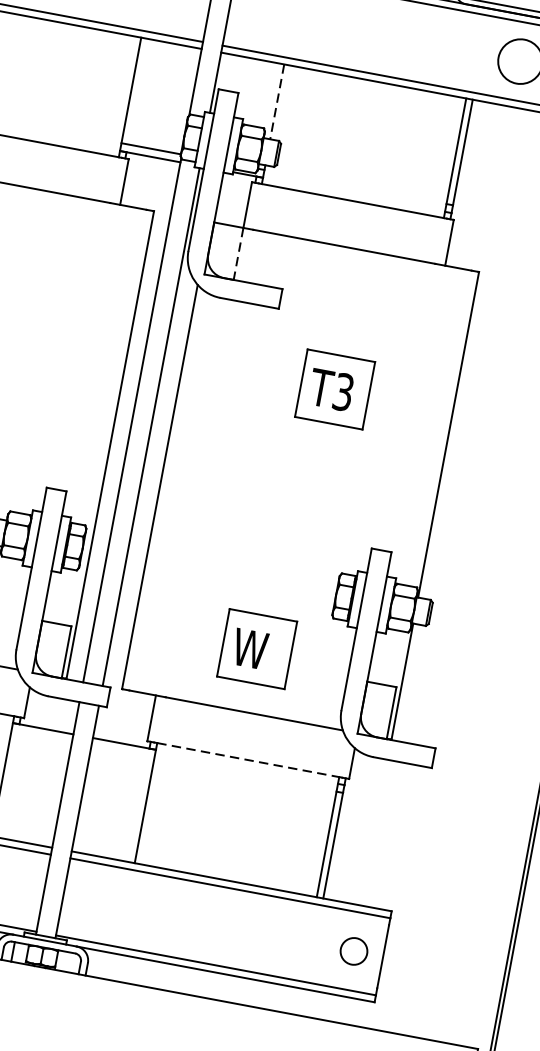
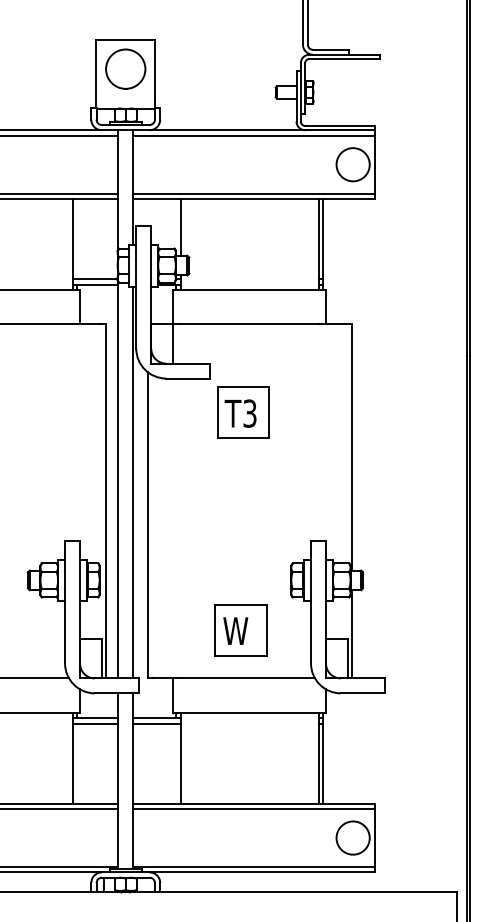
line: (276, 101) -> (180, 227), dashed -> solid
line: (238, 253) -> (173, 343), dashed -> solid
part: (335, 389) -> (243, 412), moved
line: (41, 736) -> (95, 723), added
line: (122, 751) -> (156, 723), added
line: (248, 759) -> (249, 712), dashed -> solid
circle: (353, 950) -> (352, 837), size x1.67

